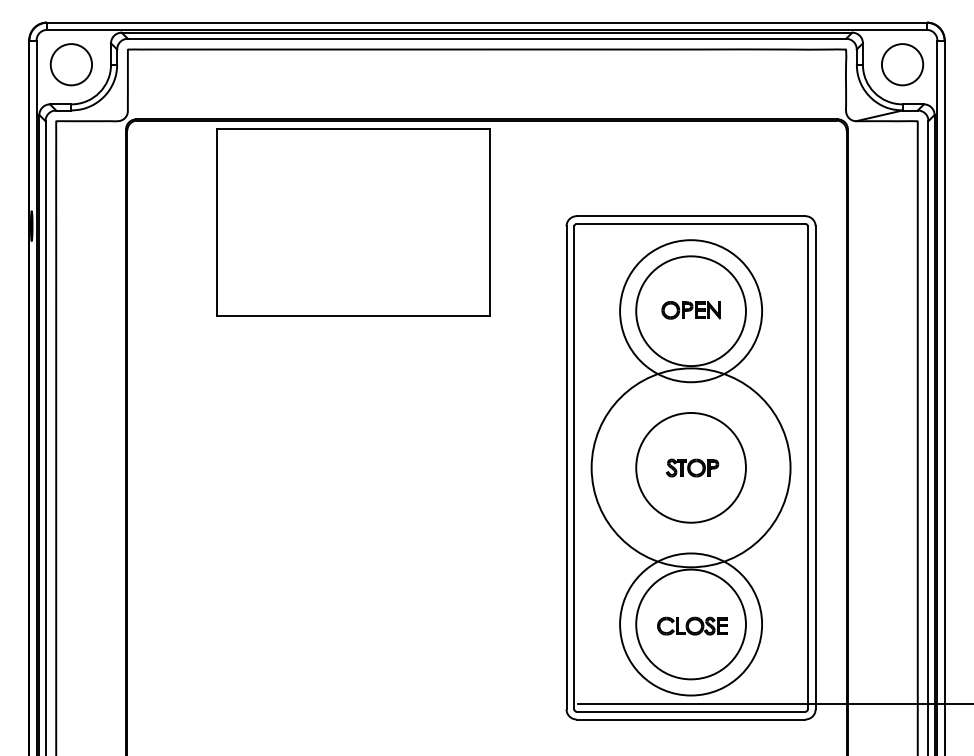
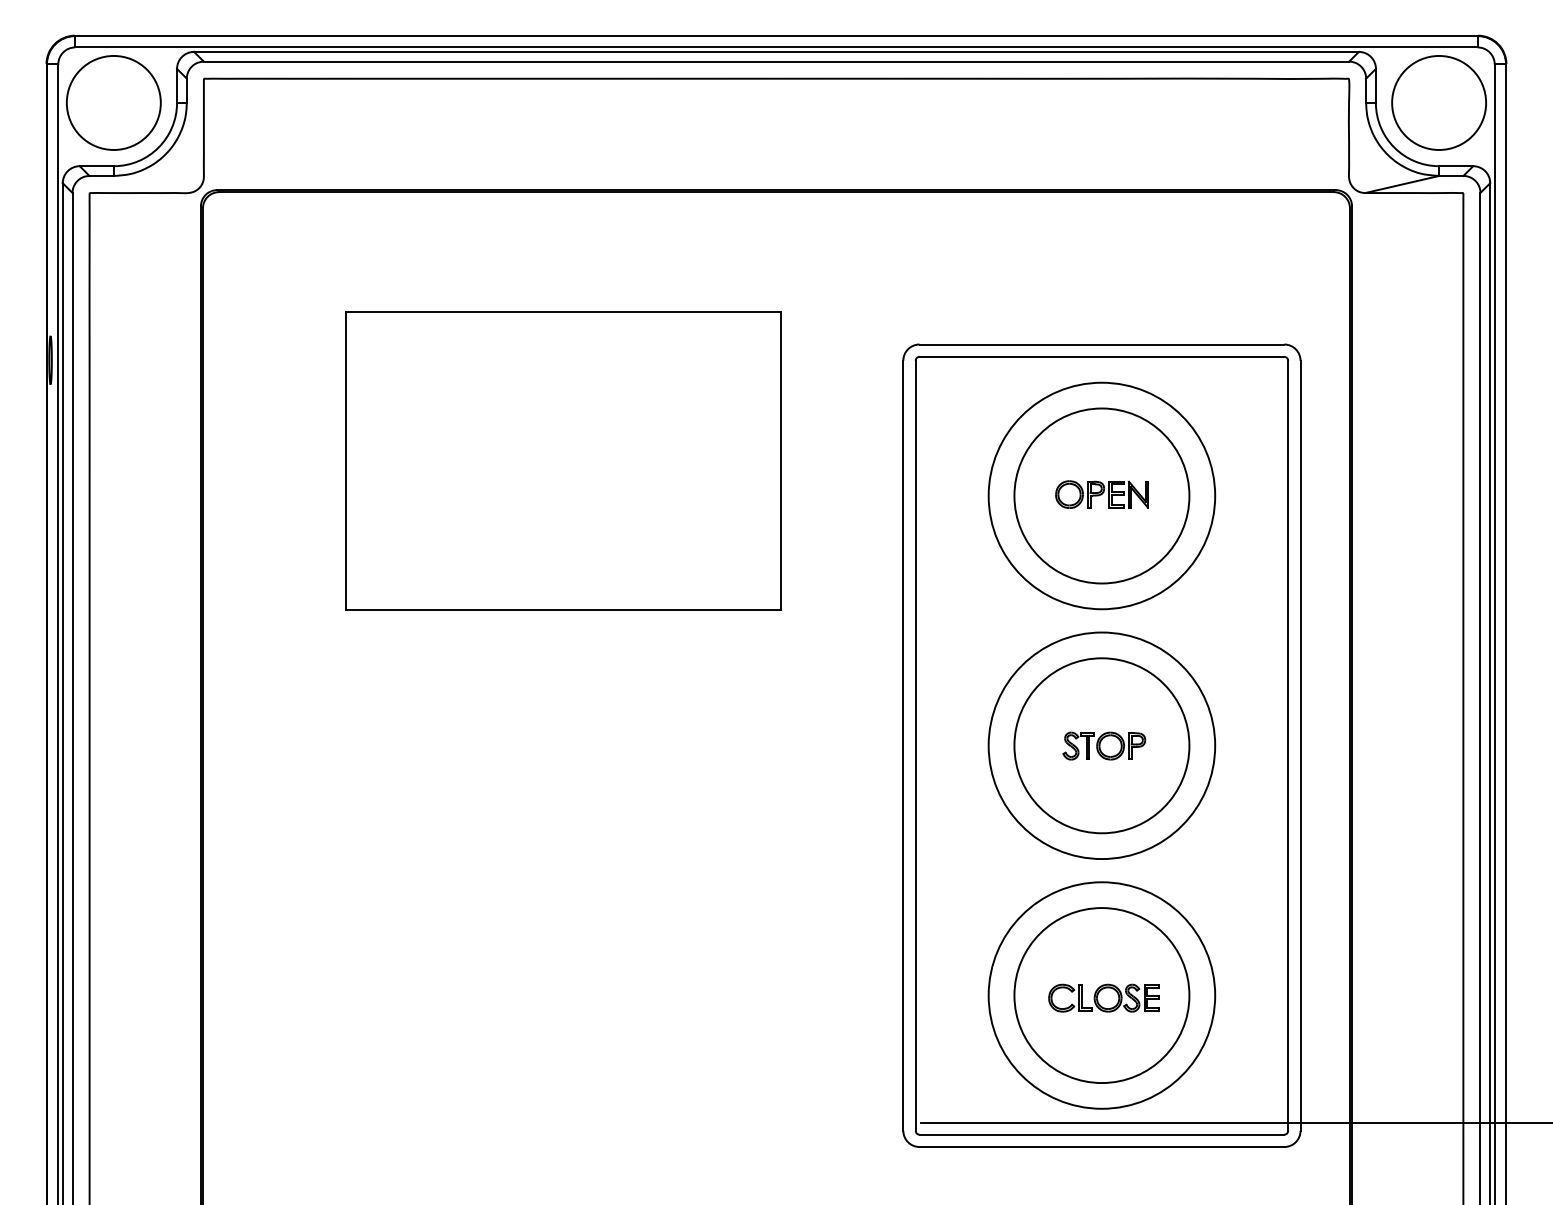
circle: (70, 64) -> (112, 102), size x1.43
circle: (902, 64) -> (1439, 102), size x1.43
part: (353, 222) -> (563, 461), moved
circle: (691, 467) -> (1102, 745), size x0.71

